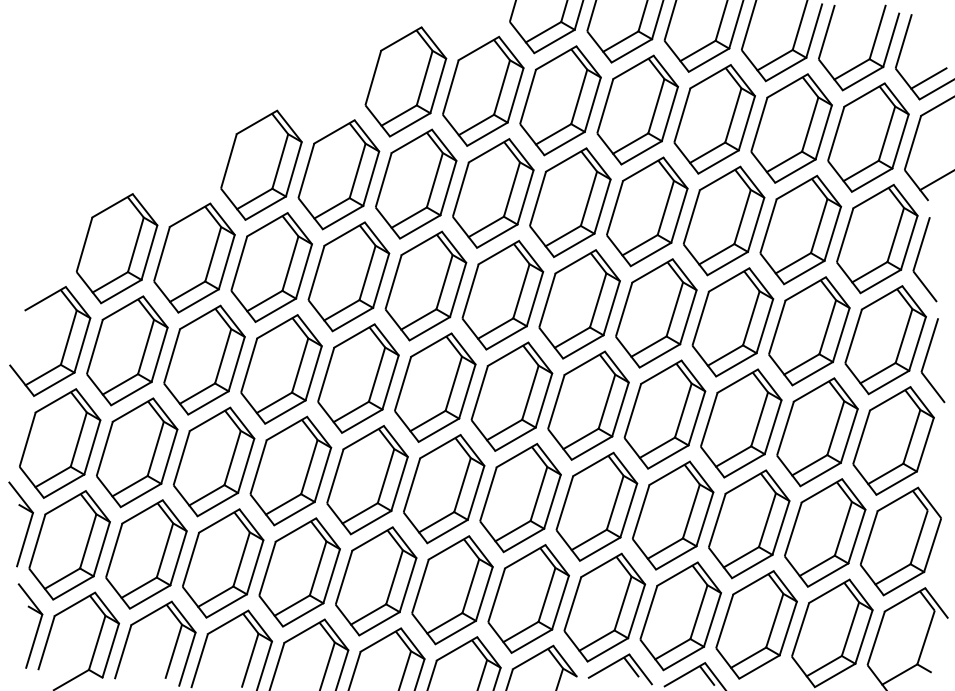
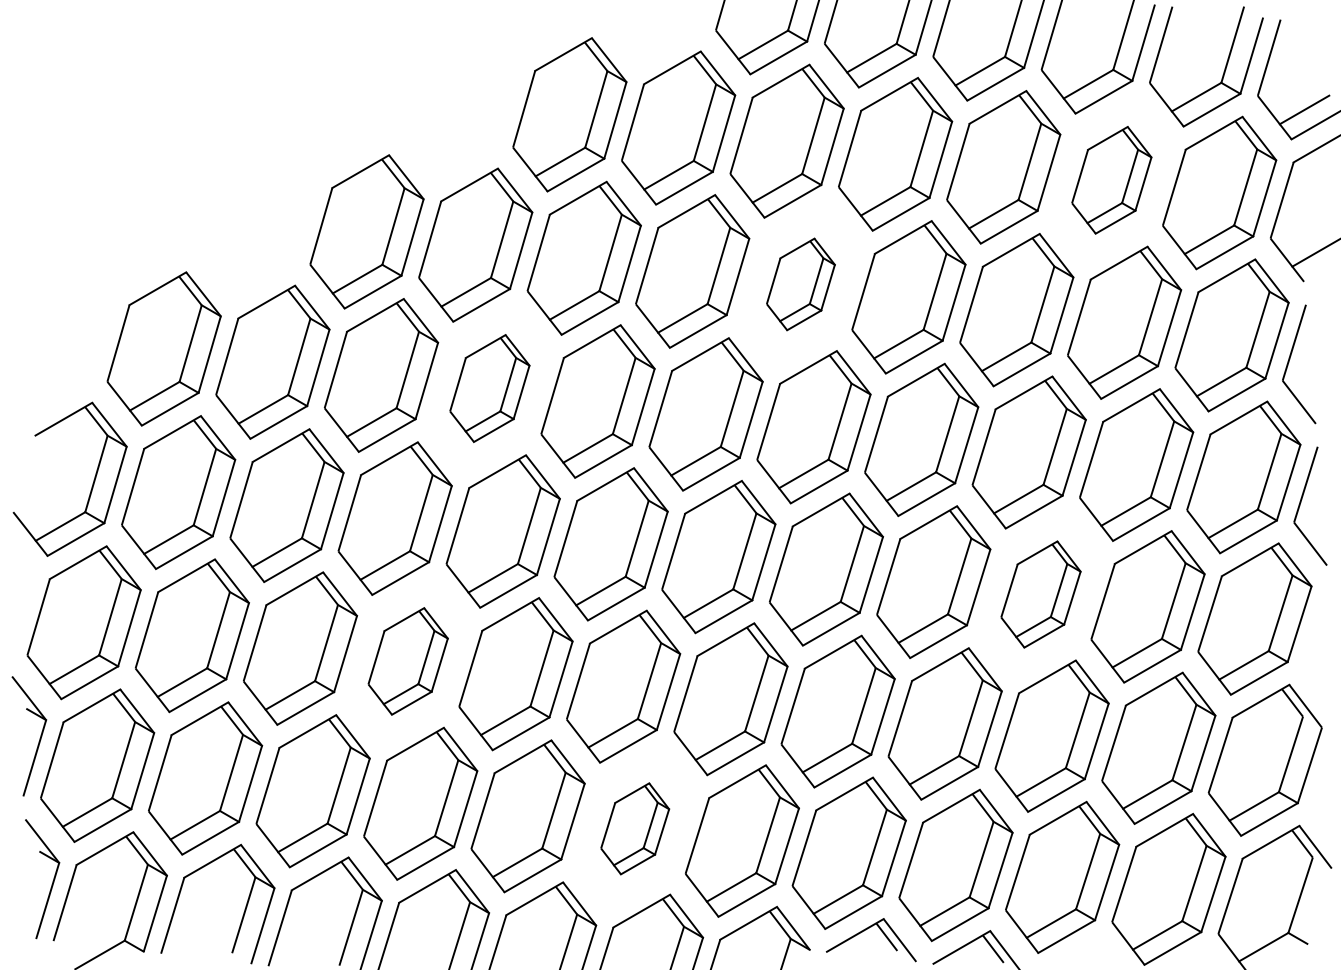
part: (791, 128) -> (1111, 180), size x0.7
part: (570, 202) -> (800, 284), size x0.6
part: (348, 276) -> (489, 388), size x0.7
part: (740, 423) -> (1040, 594), size x0.7
part: (290, 471) -> (407, 661), size x0.7
part: (451, 590) -> (634, 828), size x0.6

